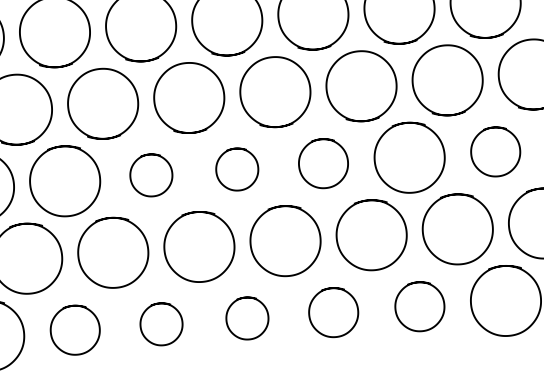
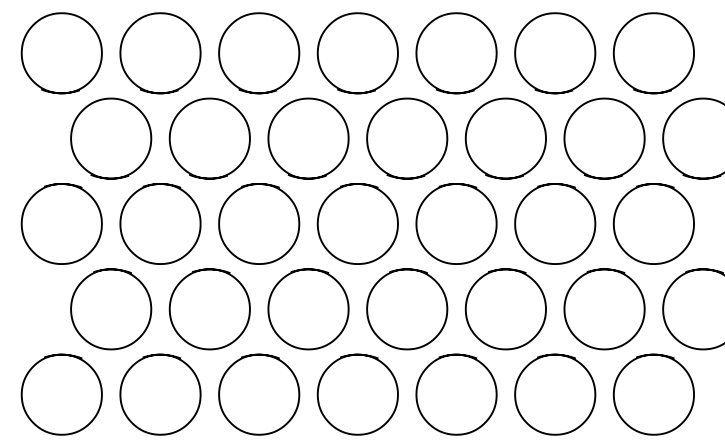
part: (495, 151) -> (653, 223), size x1.43
part: (323, 163) -> (456, 223), size x1.43
part: (237, 169) -> (357, 223), size x1.67
part: (151, 174) -> (259, 223), size x1.67
part: (420, 306) -> (555, 394), size x1.43
part: (333, 312) -> (456, 394), size x1.43
part: (247, 318) -> (357, 394), size x1.67
part: (161, 324) -> (259, 394), size x1.67
part: (75, 330) -> (160, 394), size x1.43

